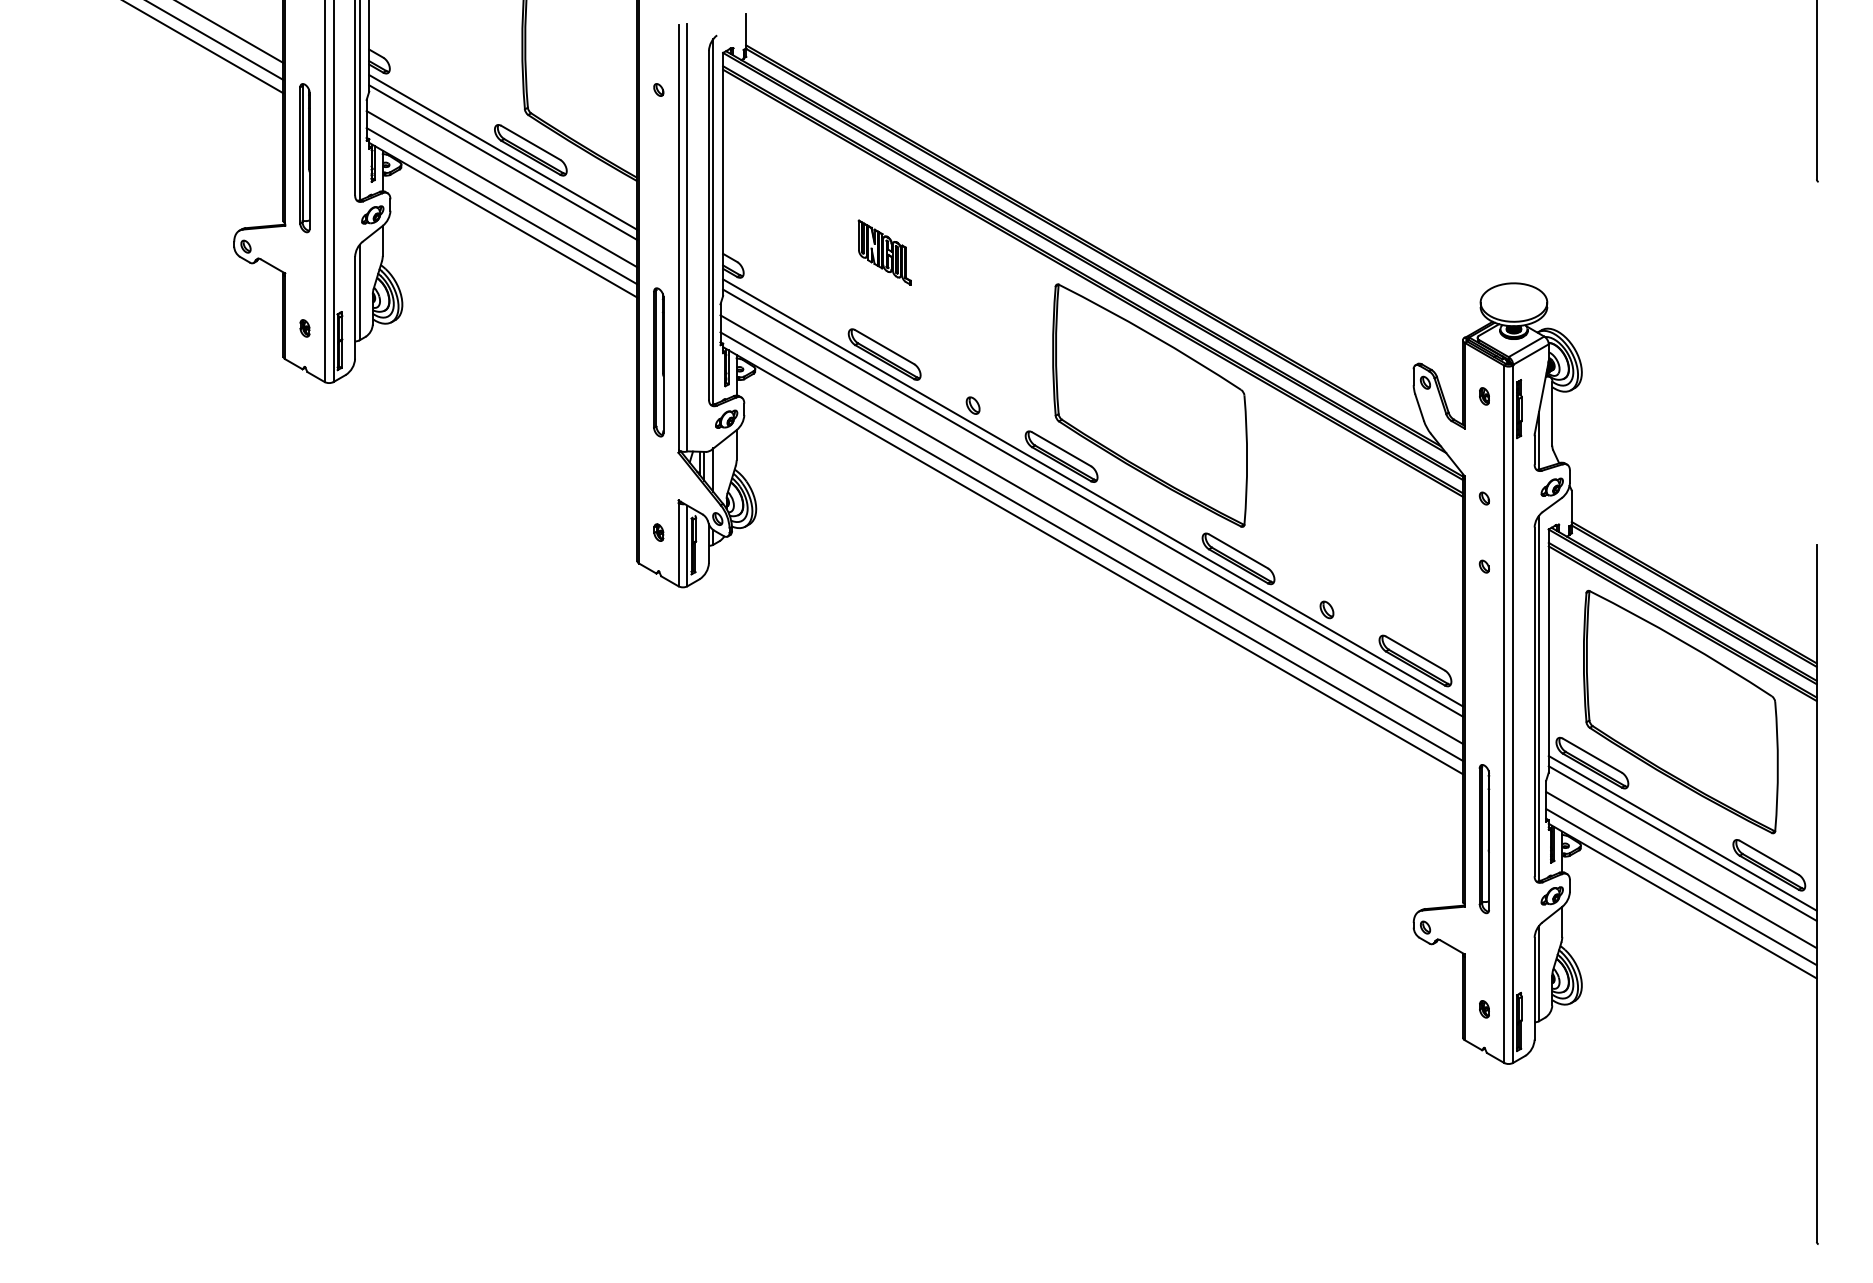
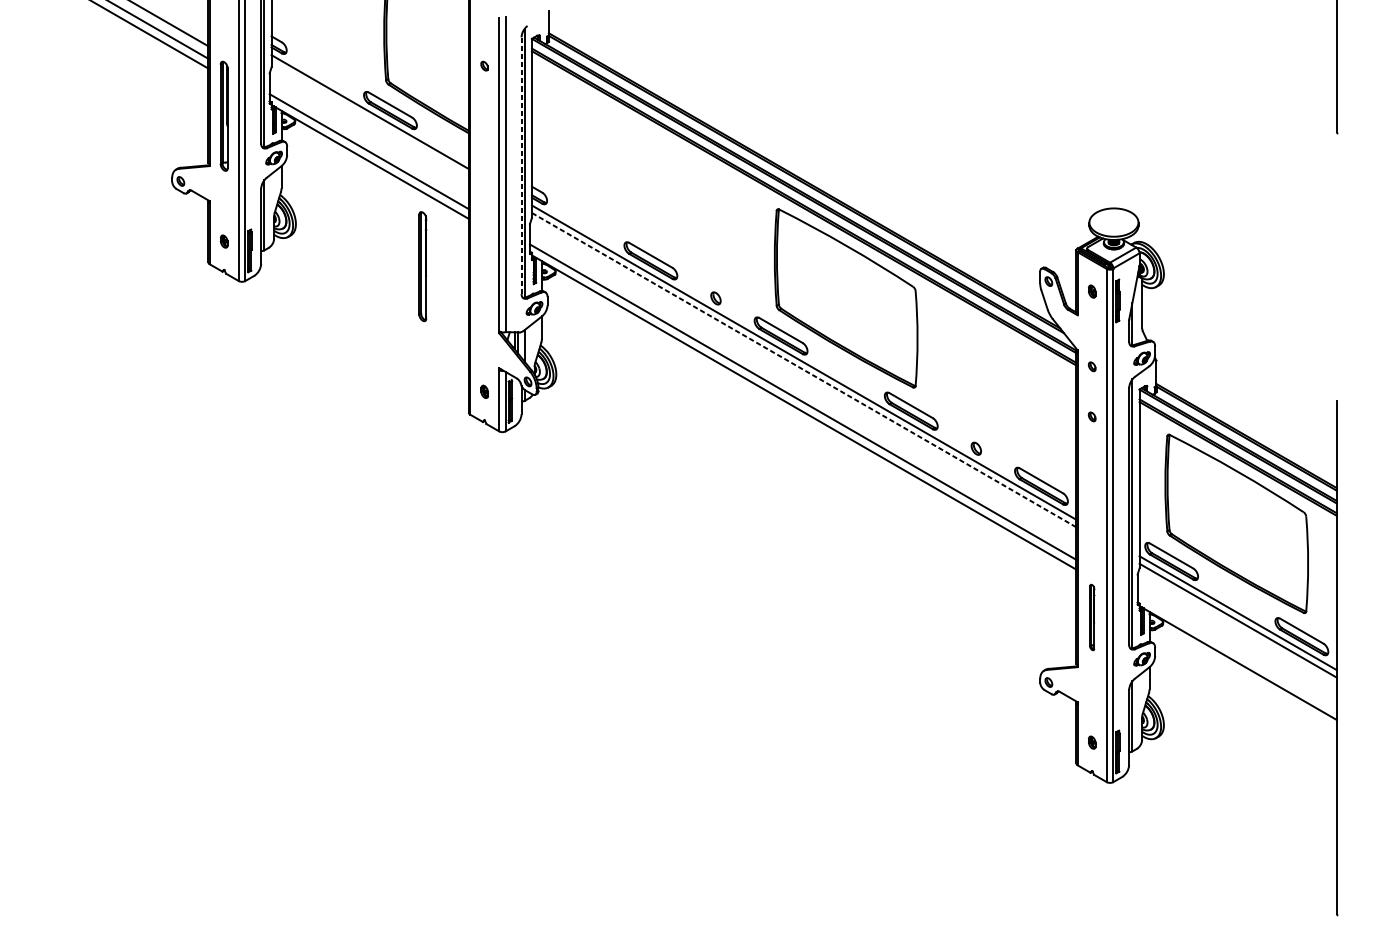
line: (503, 162) -> (370, 119), removed
line: (501, 189) -> (368, 139), removed
line: (708, 224) -> (521, 165), solid -> dashed
part: (884, 252) -> (650, 185), removed
part: (658, 362) -> (422, 266), moved
line: (1093, 503) -> (804, 370), solid -> dashed
line: (1091, 529) -> (803, 389), removed
part: (1484, 839) -> (1092, 617), size x0.6
line: (1681, 869) -> (1237, 639), removed
line: (1681, 886) -> (1237, 652), removed

